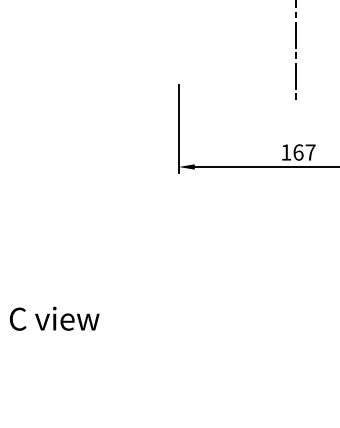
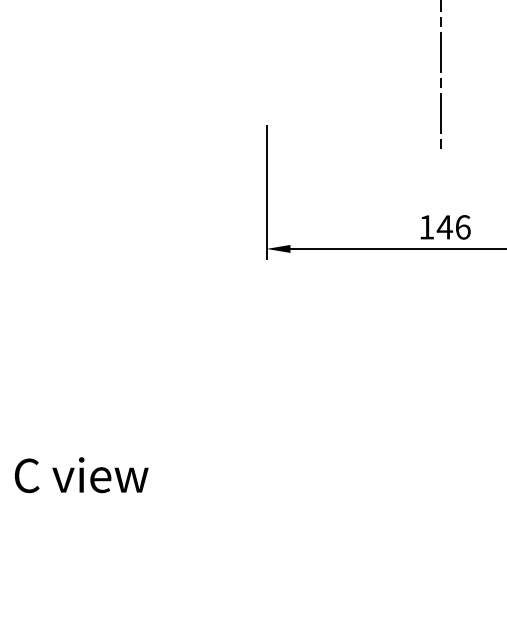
text: (303, 152) -> (452, 227), 167 -> 146

